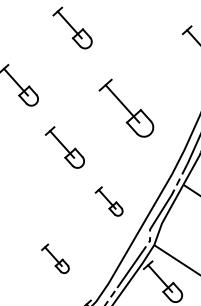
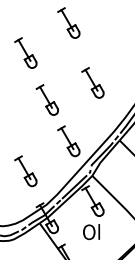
part: (125, 108) -> (92, 82), size x0.71
part: (108, 202) -> (68, 141), size x1.43
part: (54, 259) -> (25, 171), size x1.43

